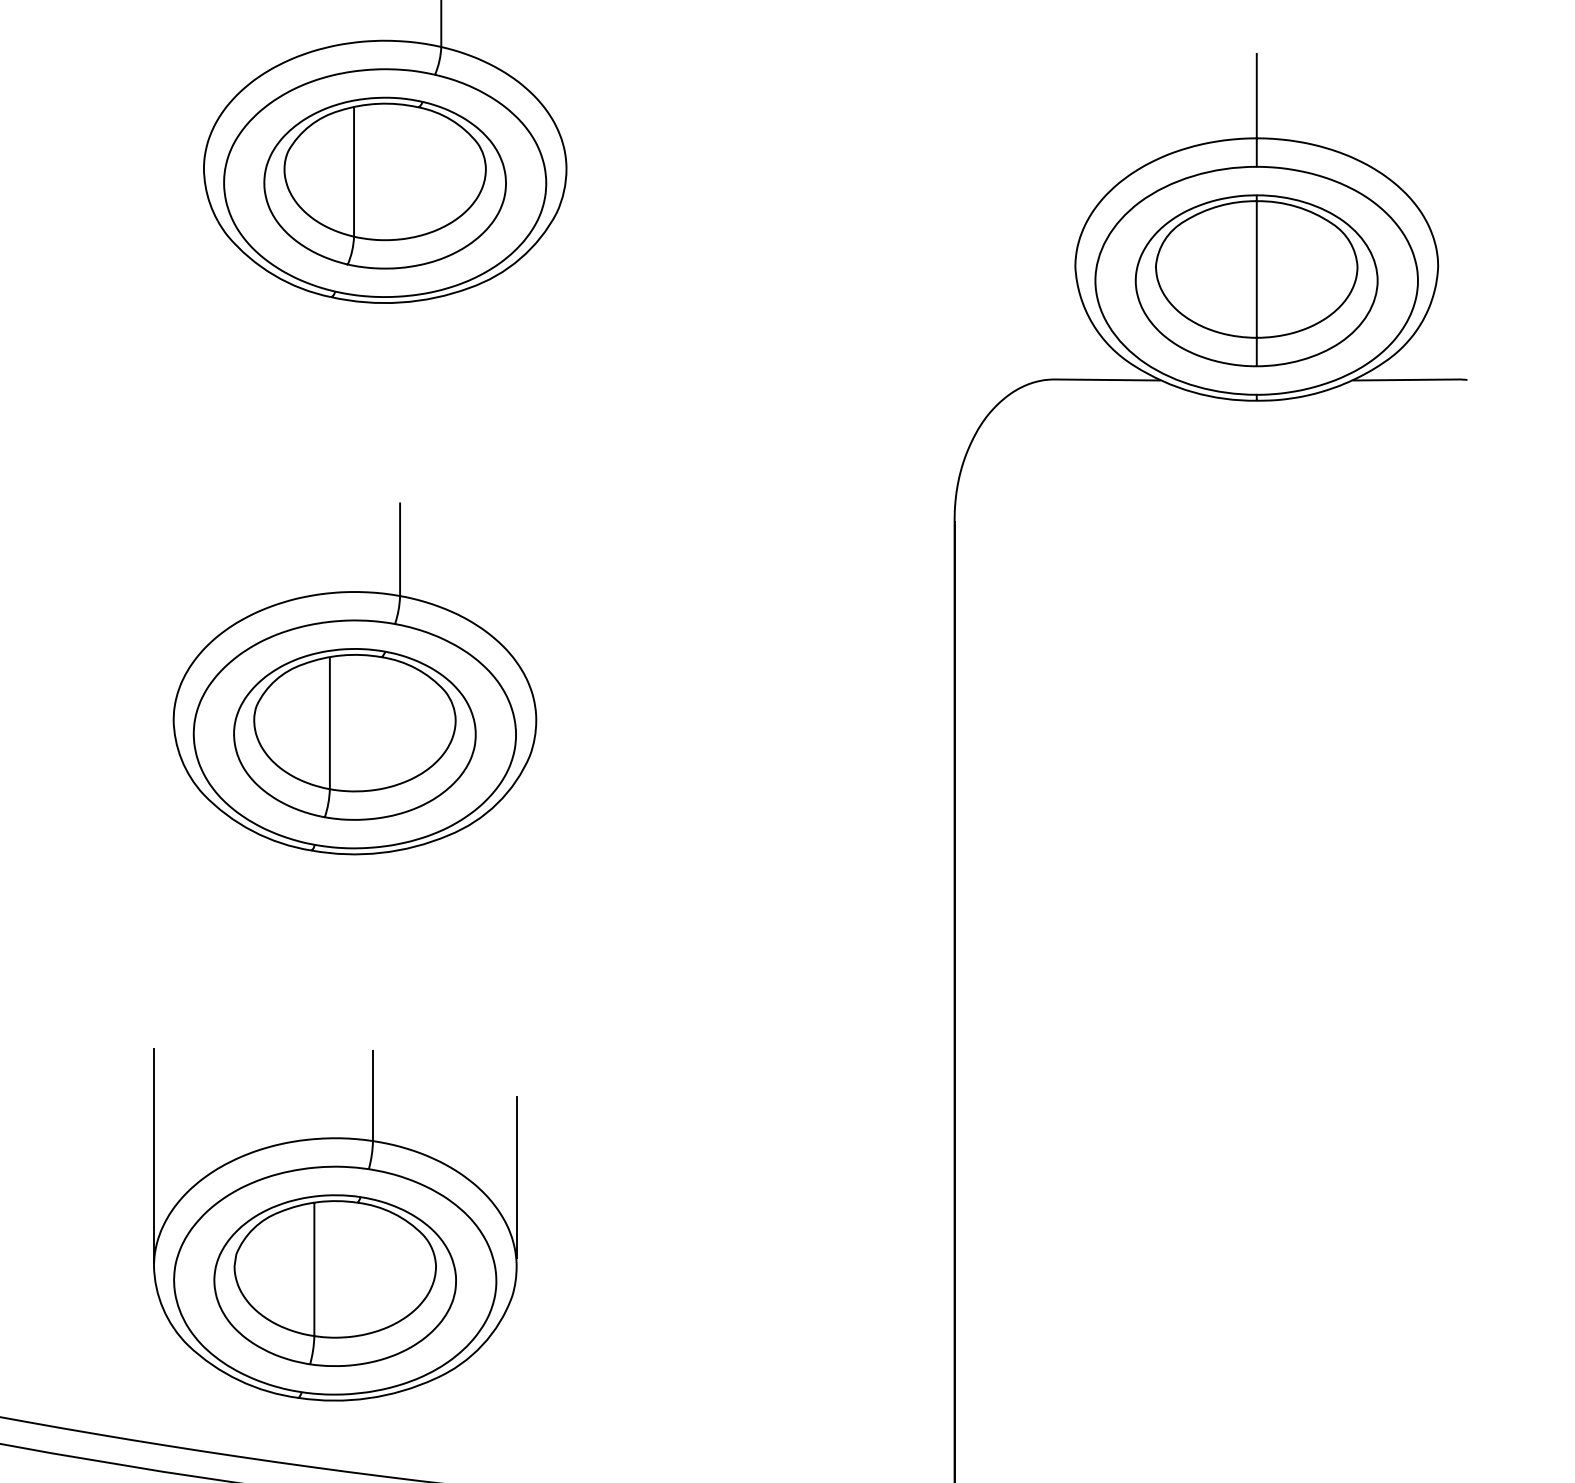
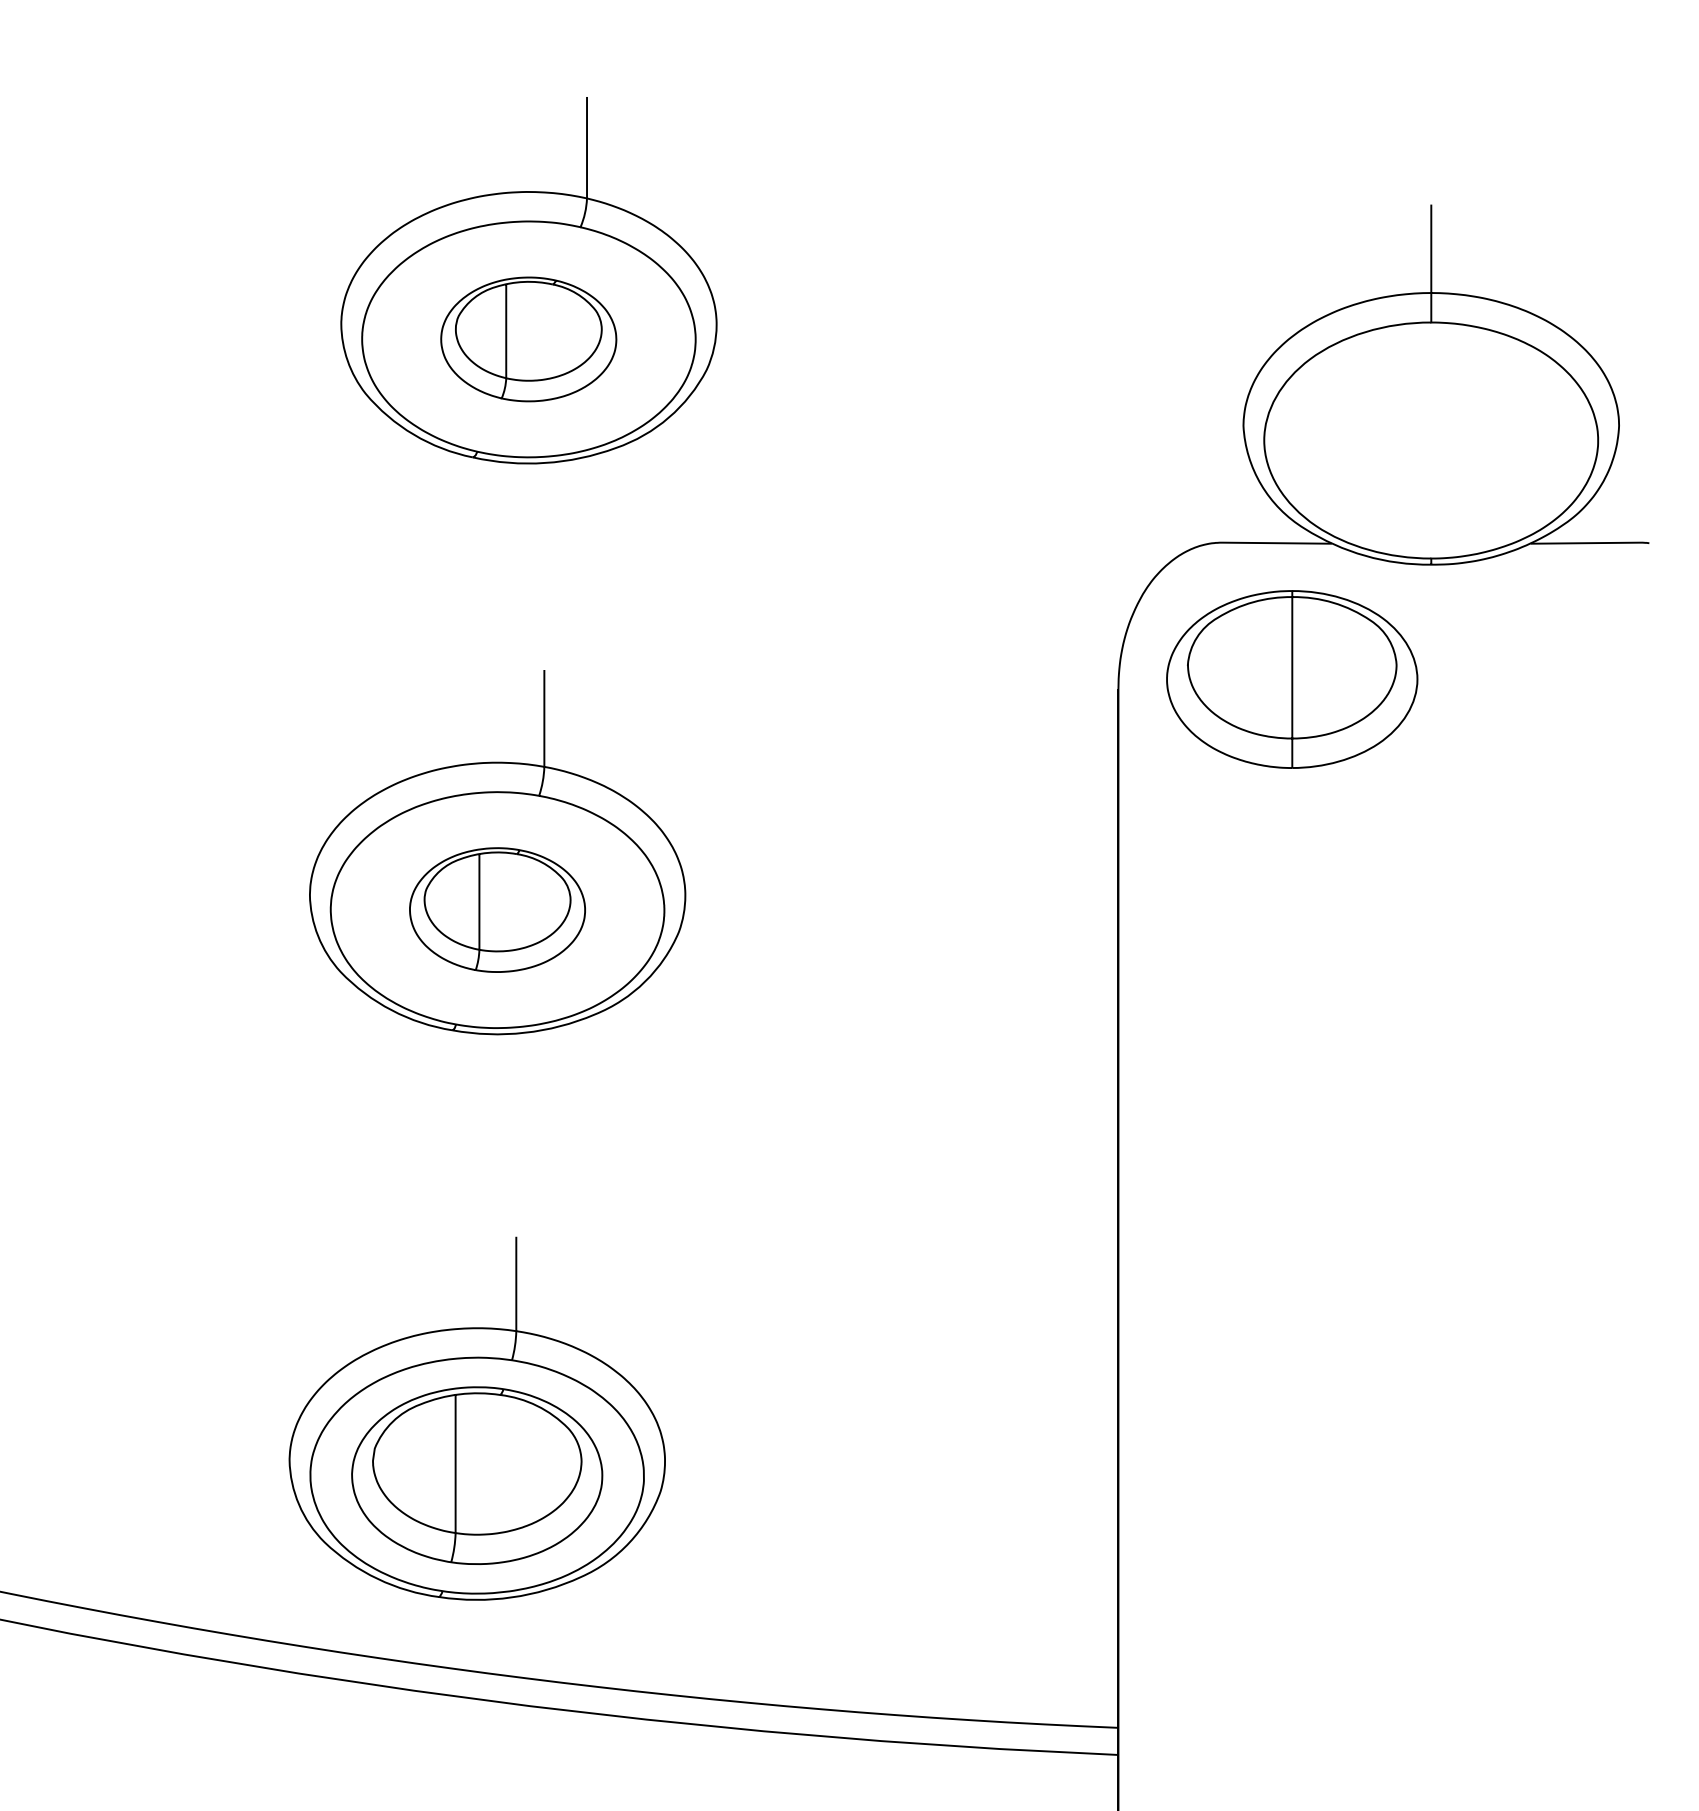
part: (384, 183) -> (528, 339), size x0.7
part: (1256, 280) -> (1292, 679), moved
part: (354, 733) -> (497, 909), size x0.7
line: (153, 1155) -> (289, 1346), removed
line: (517, 1177) -> (665, 1368), removed

